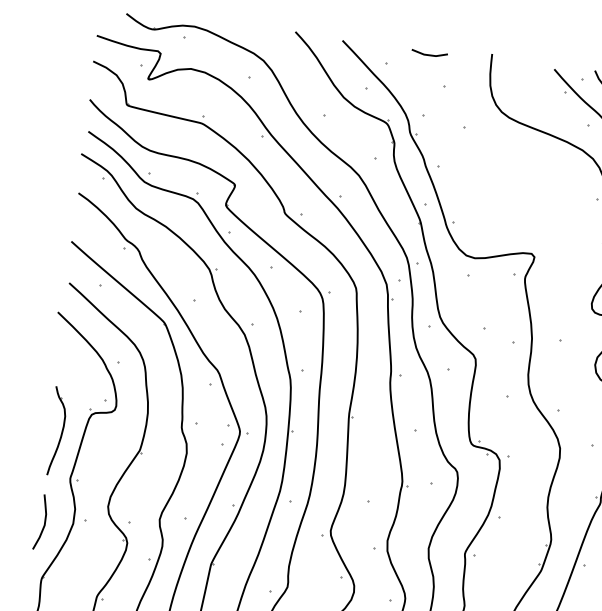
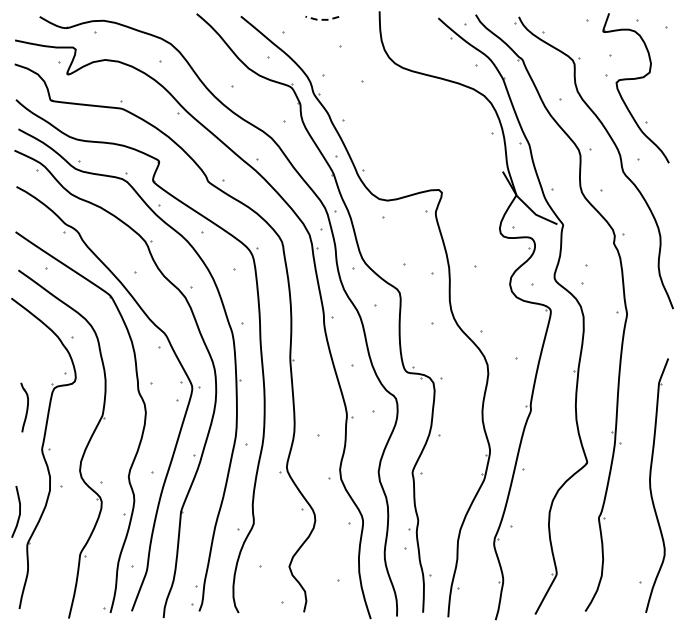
line: (428, 54) -> (321, 19), solid -> dashed
part: (57, 431) -> (24, 407), size x0.6
curve: (44, 522) -> (19, 511), moved

